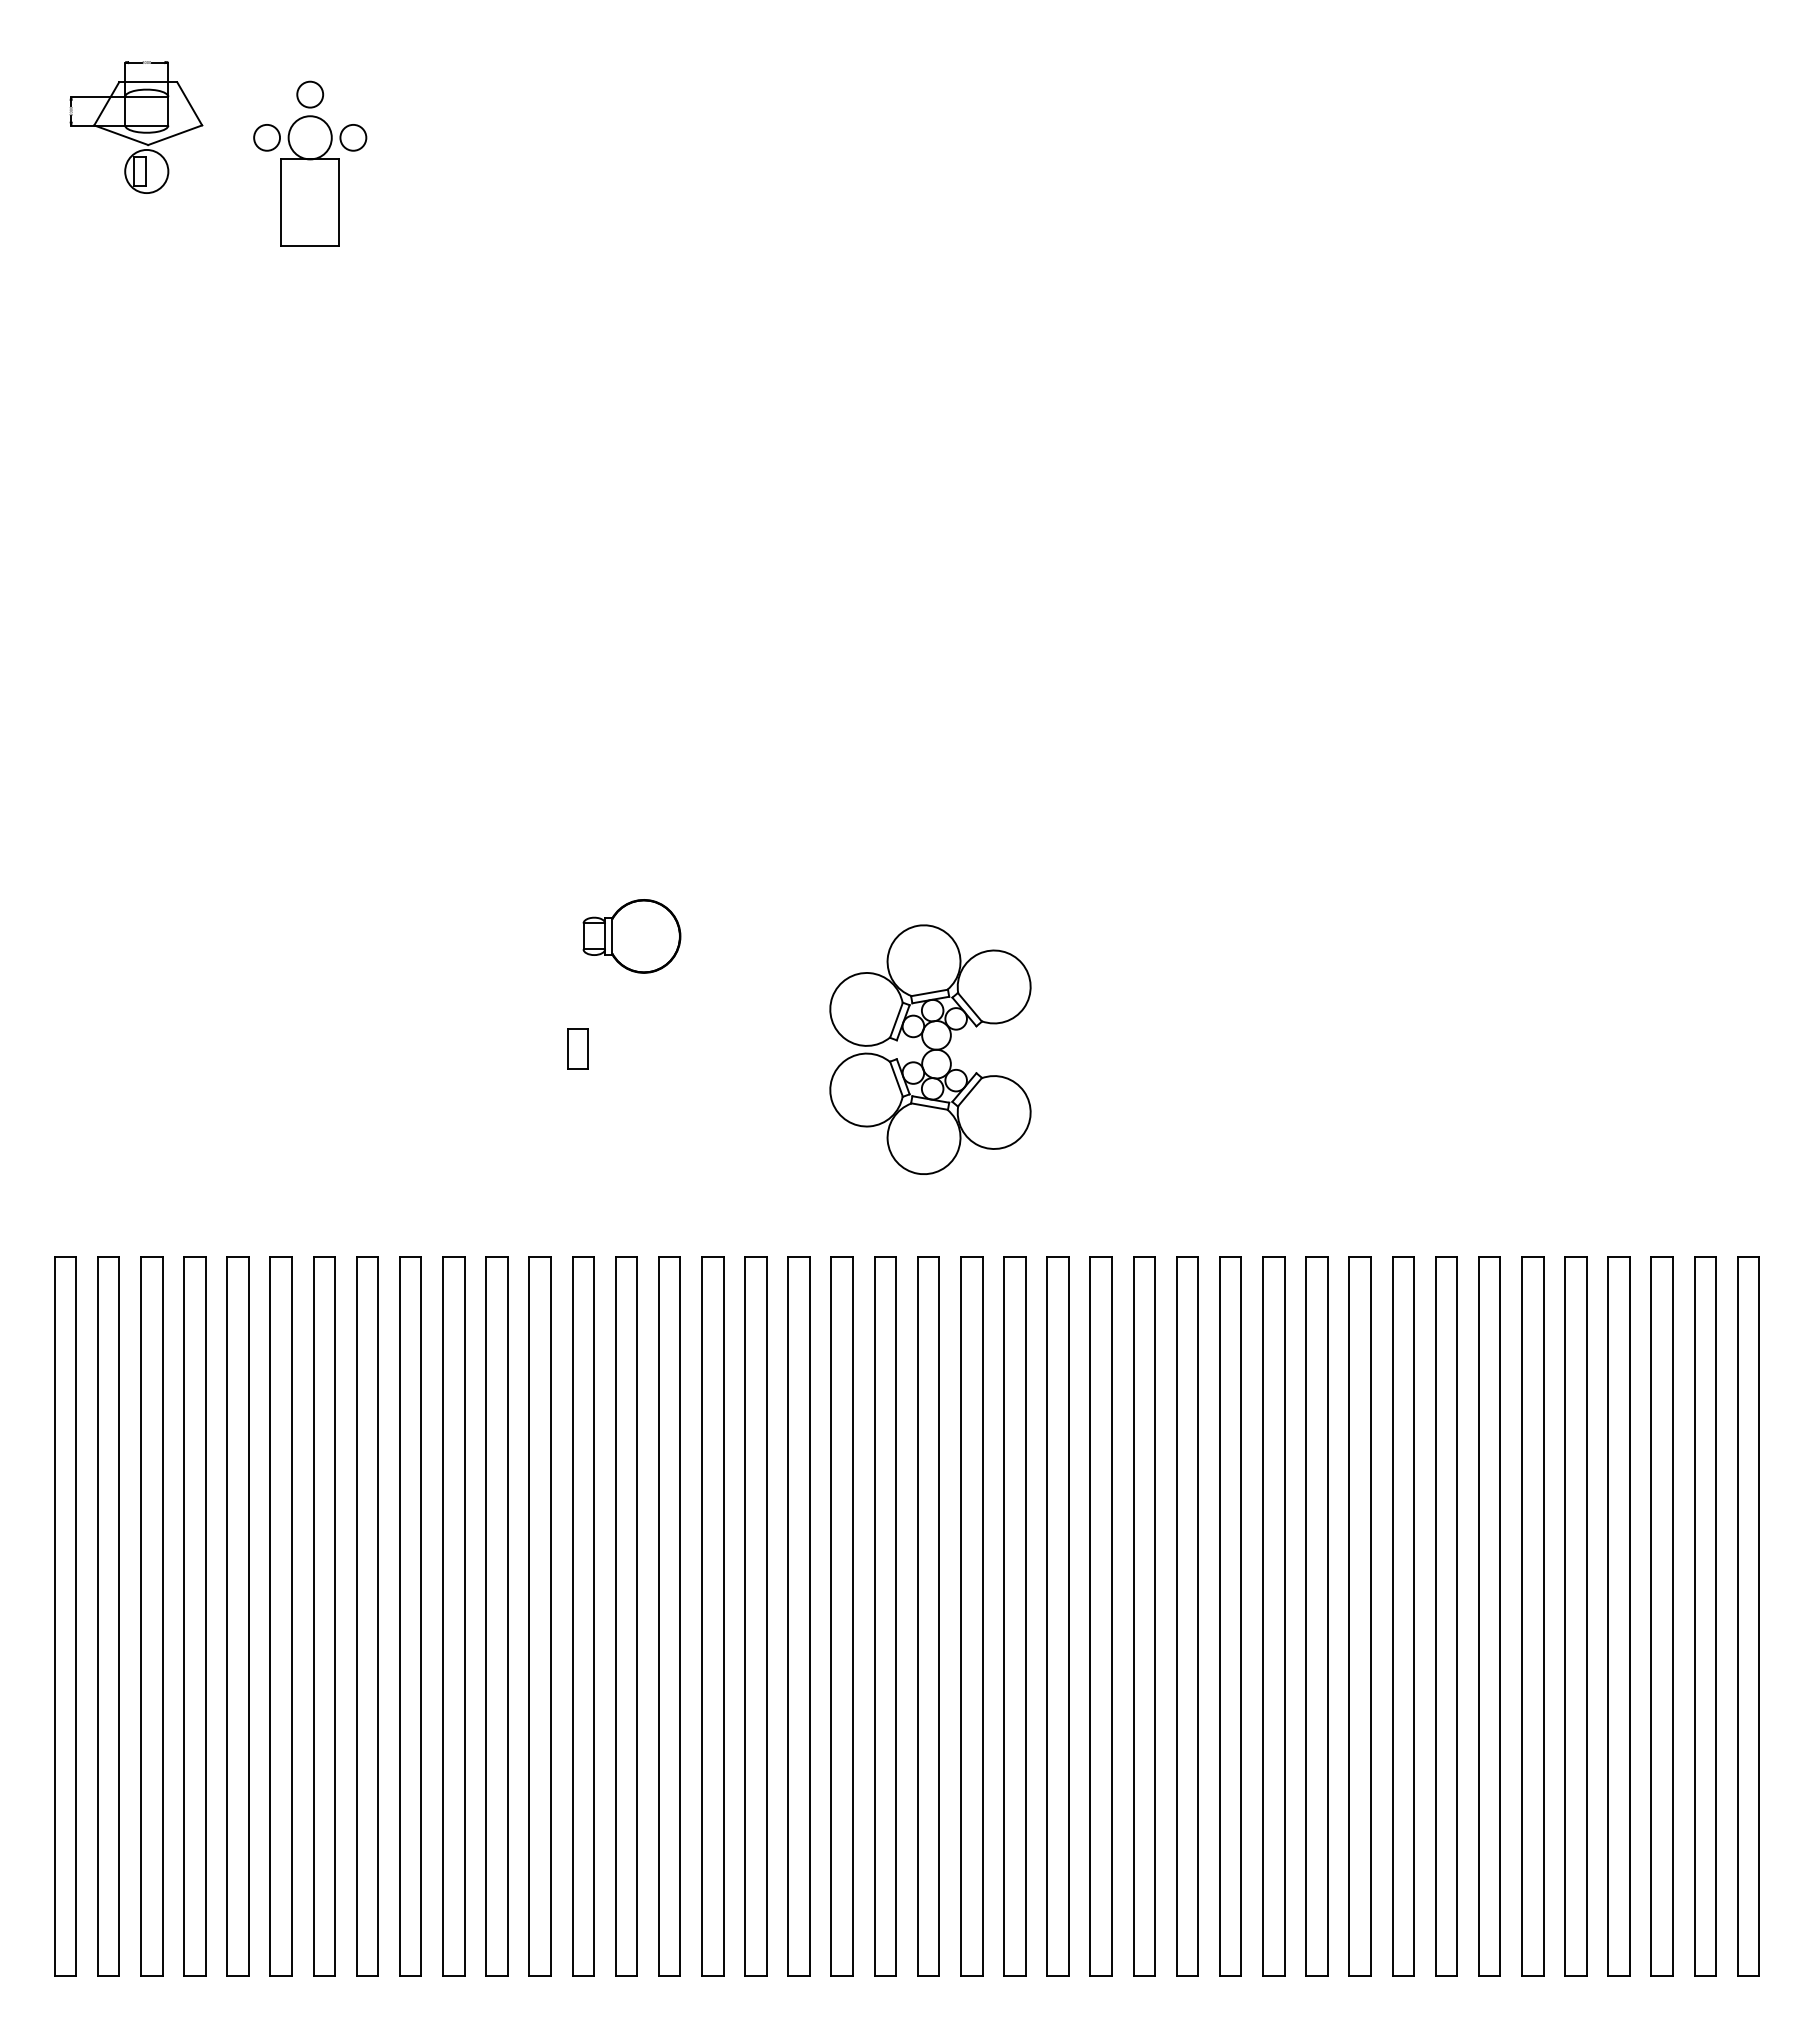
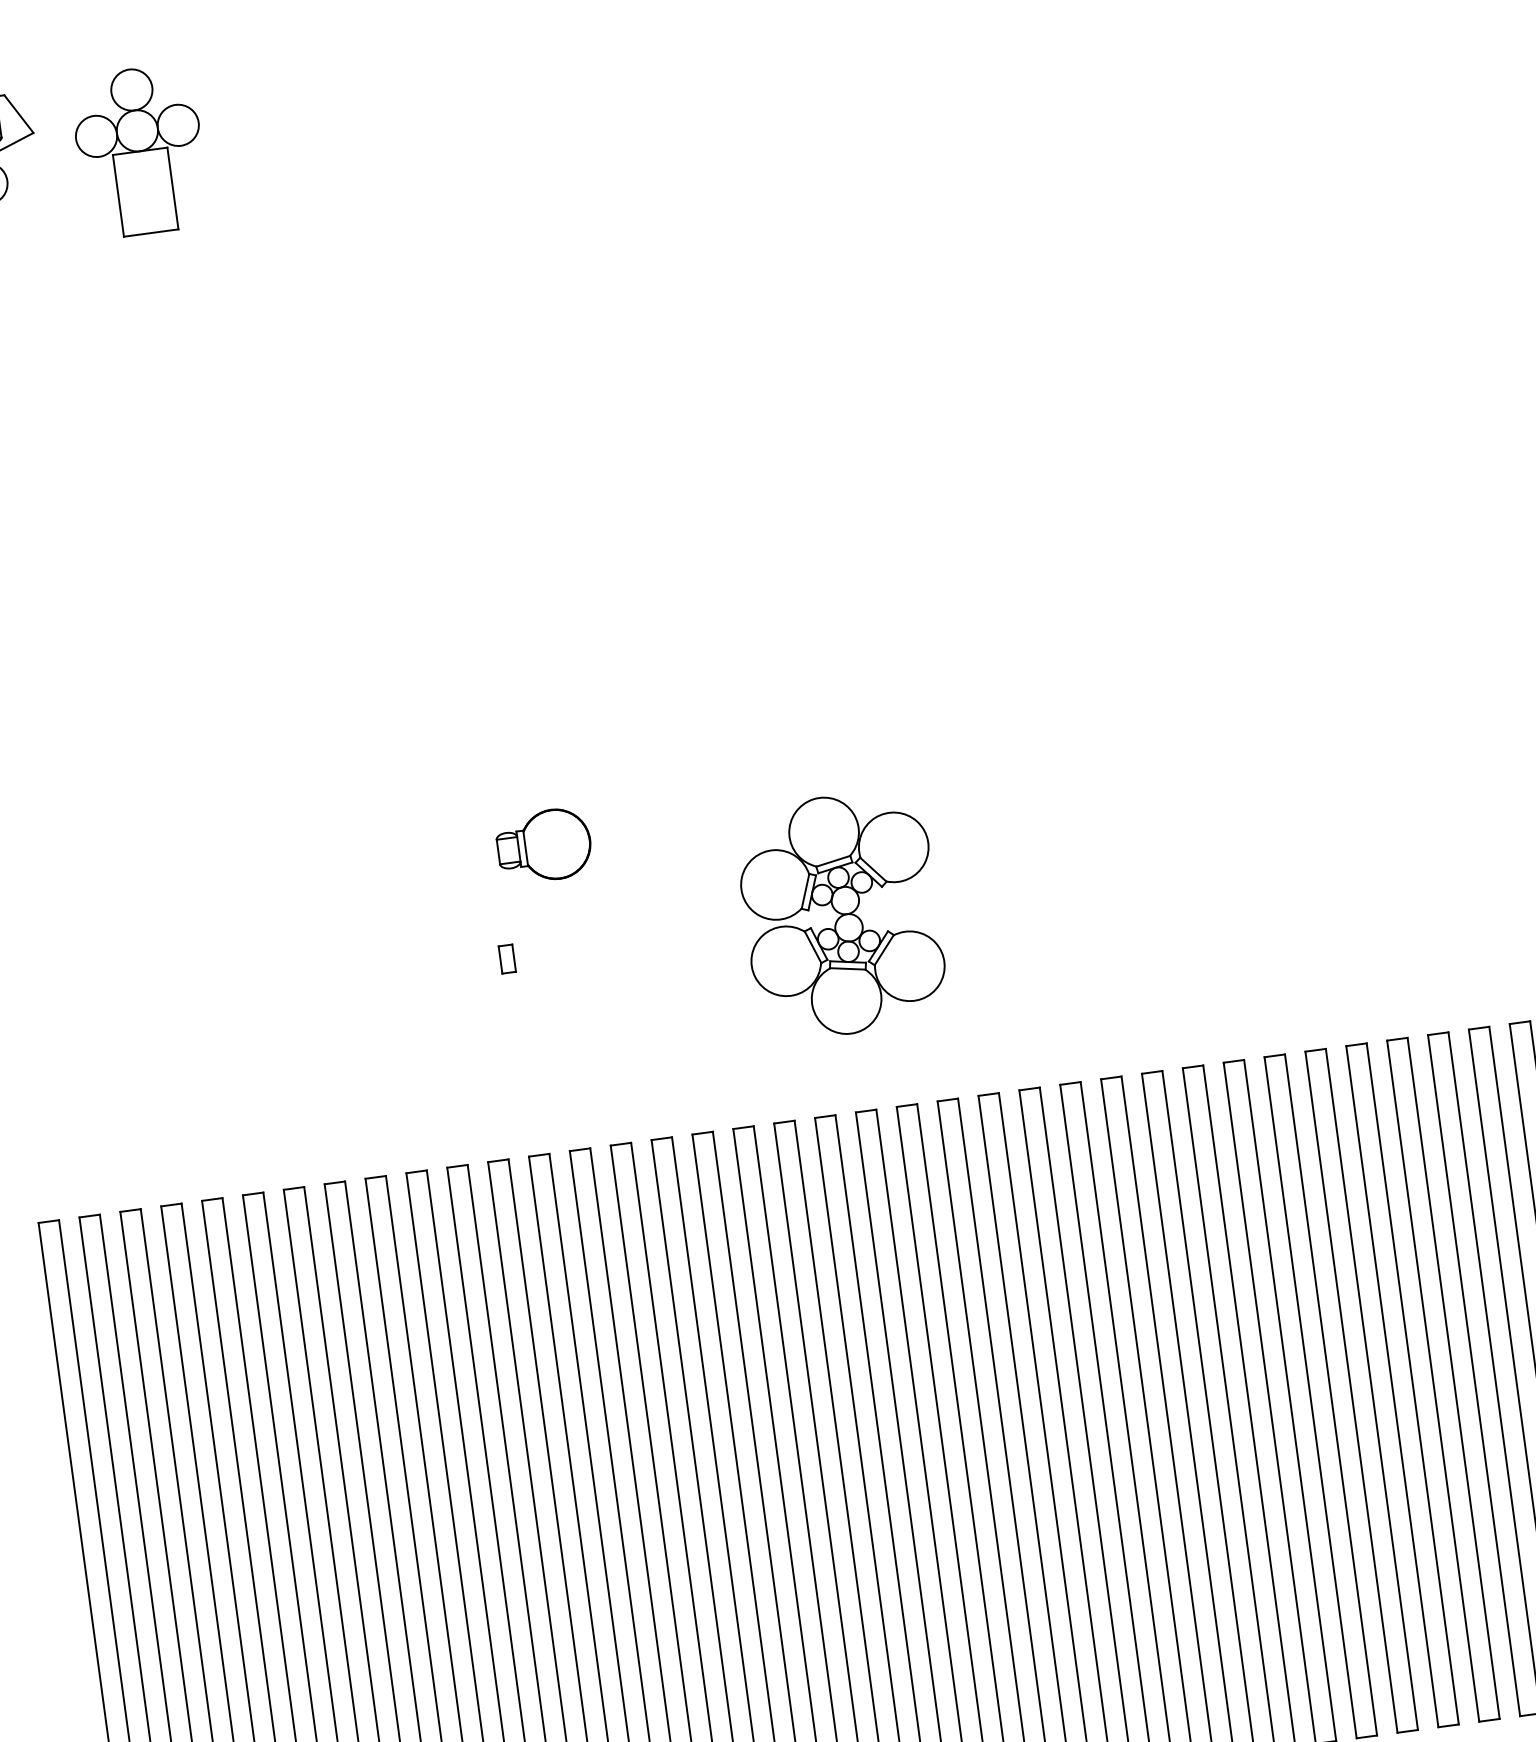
circle: (309, 94) -> (131, 89), size x1.67
circle: (266, 137) -> (95, 136), size x1.67
circle: (352, 137) -> (177, 125), size x1.67
part: (577, 1048) -> (507, 958), size x0.71

